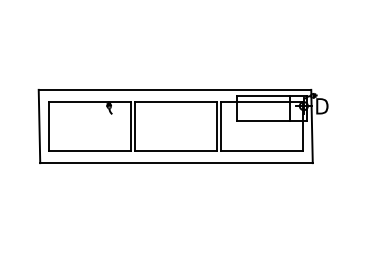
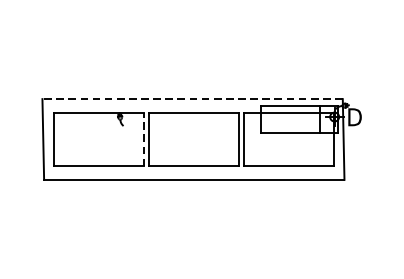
line: (174, 89) -> (192, 98), solid -> dashed
line: (130, 125) -> (143, 138), solid -> dashed

